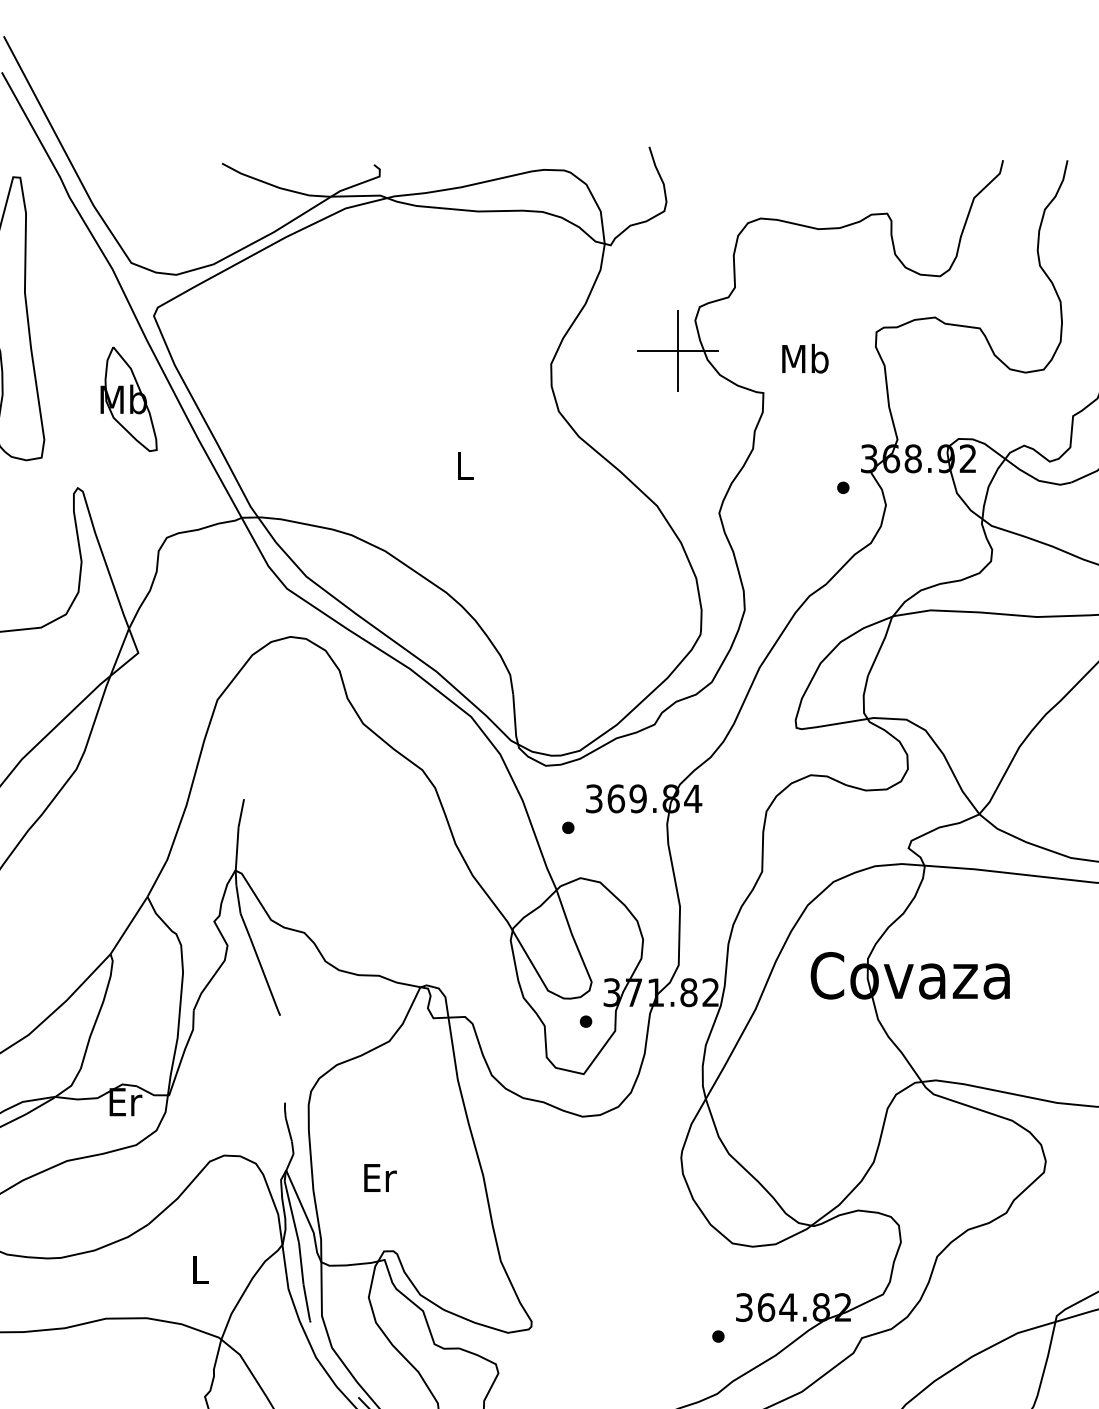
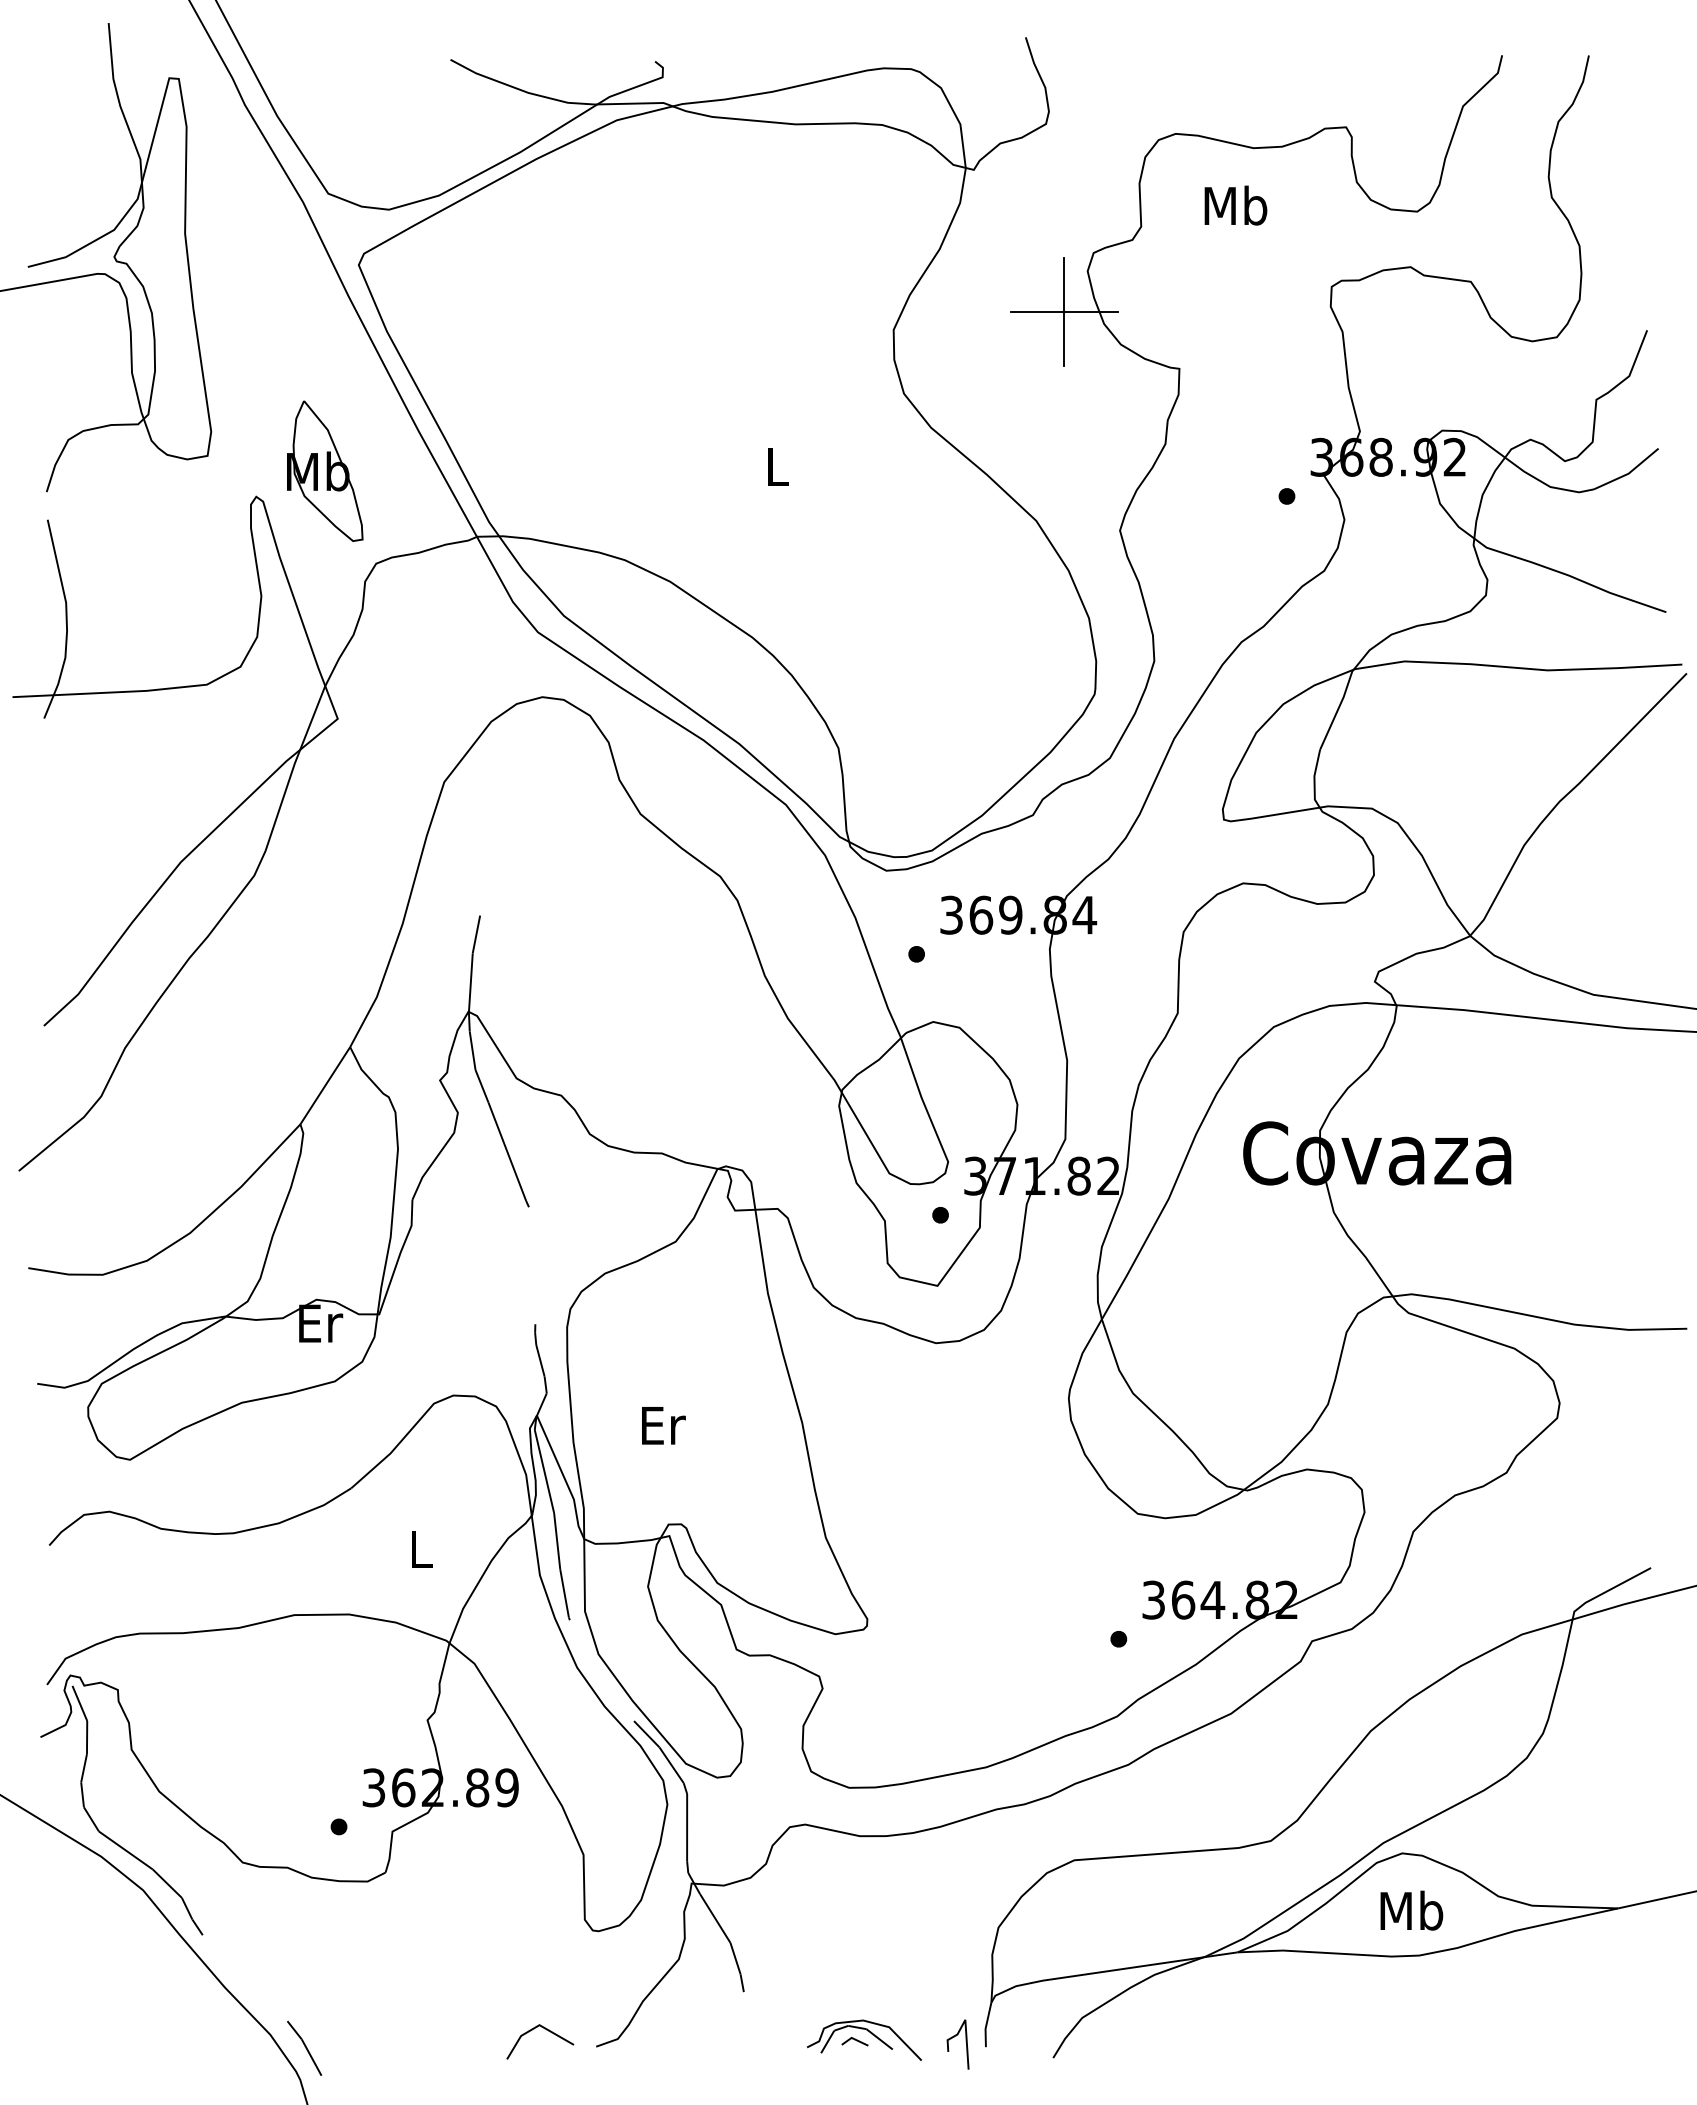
text: (805, 358) -> (1235, 205), moved
part: (129, 398) -> (325, 470), moved

